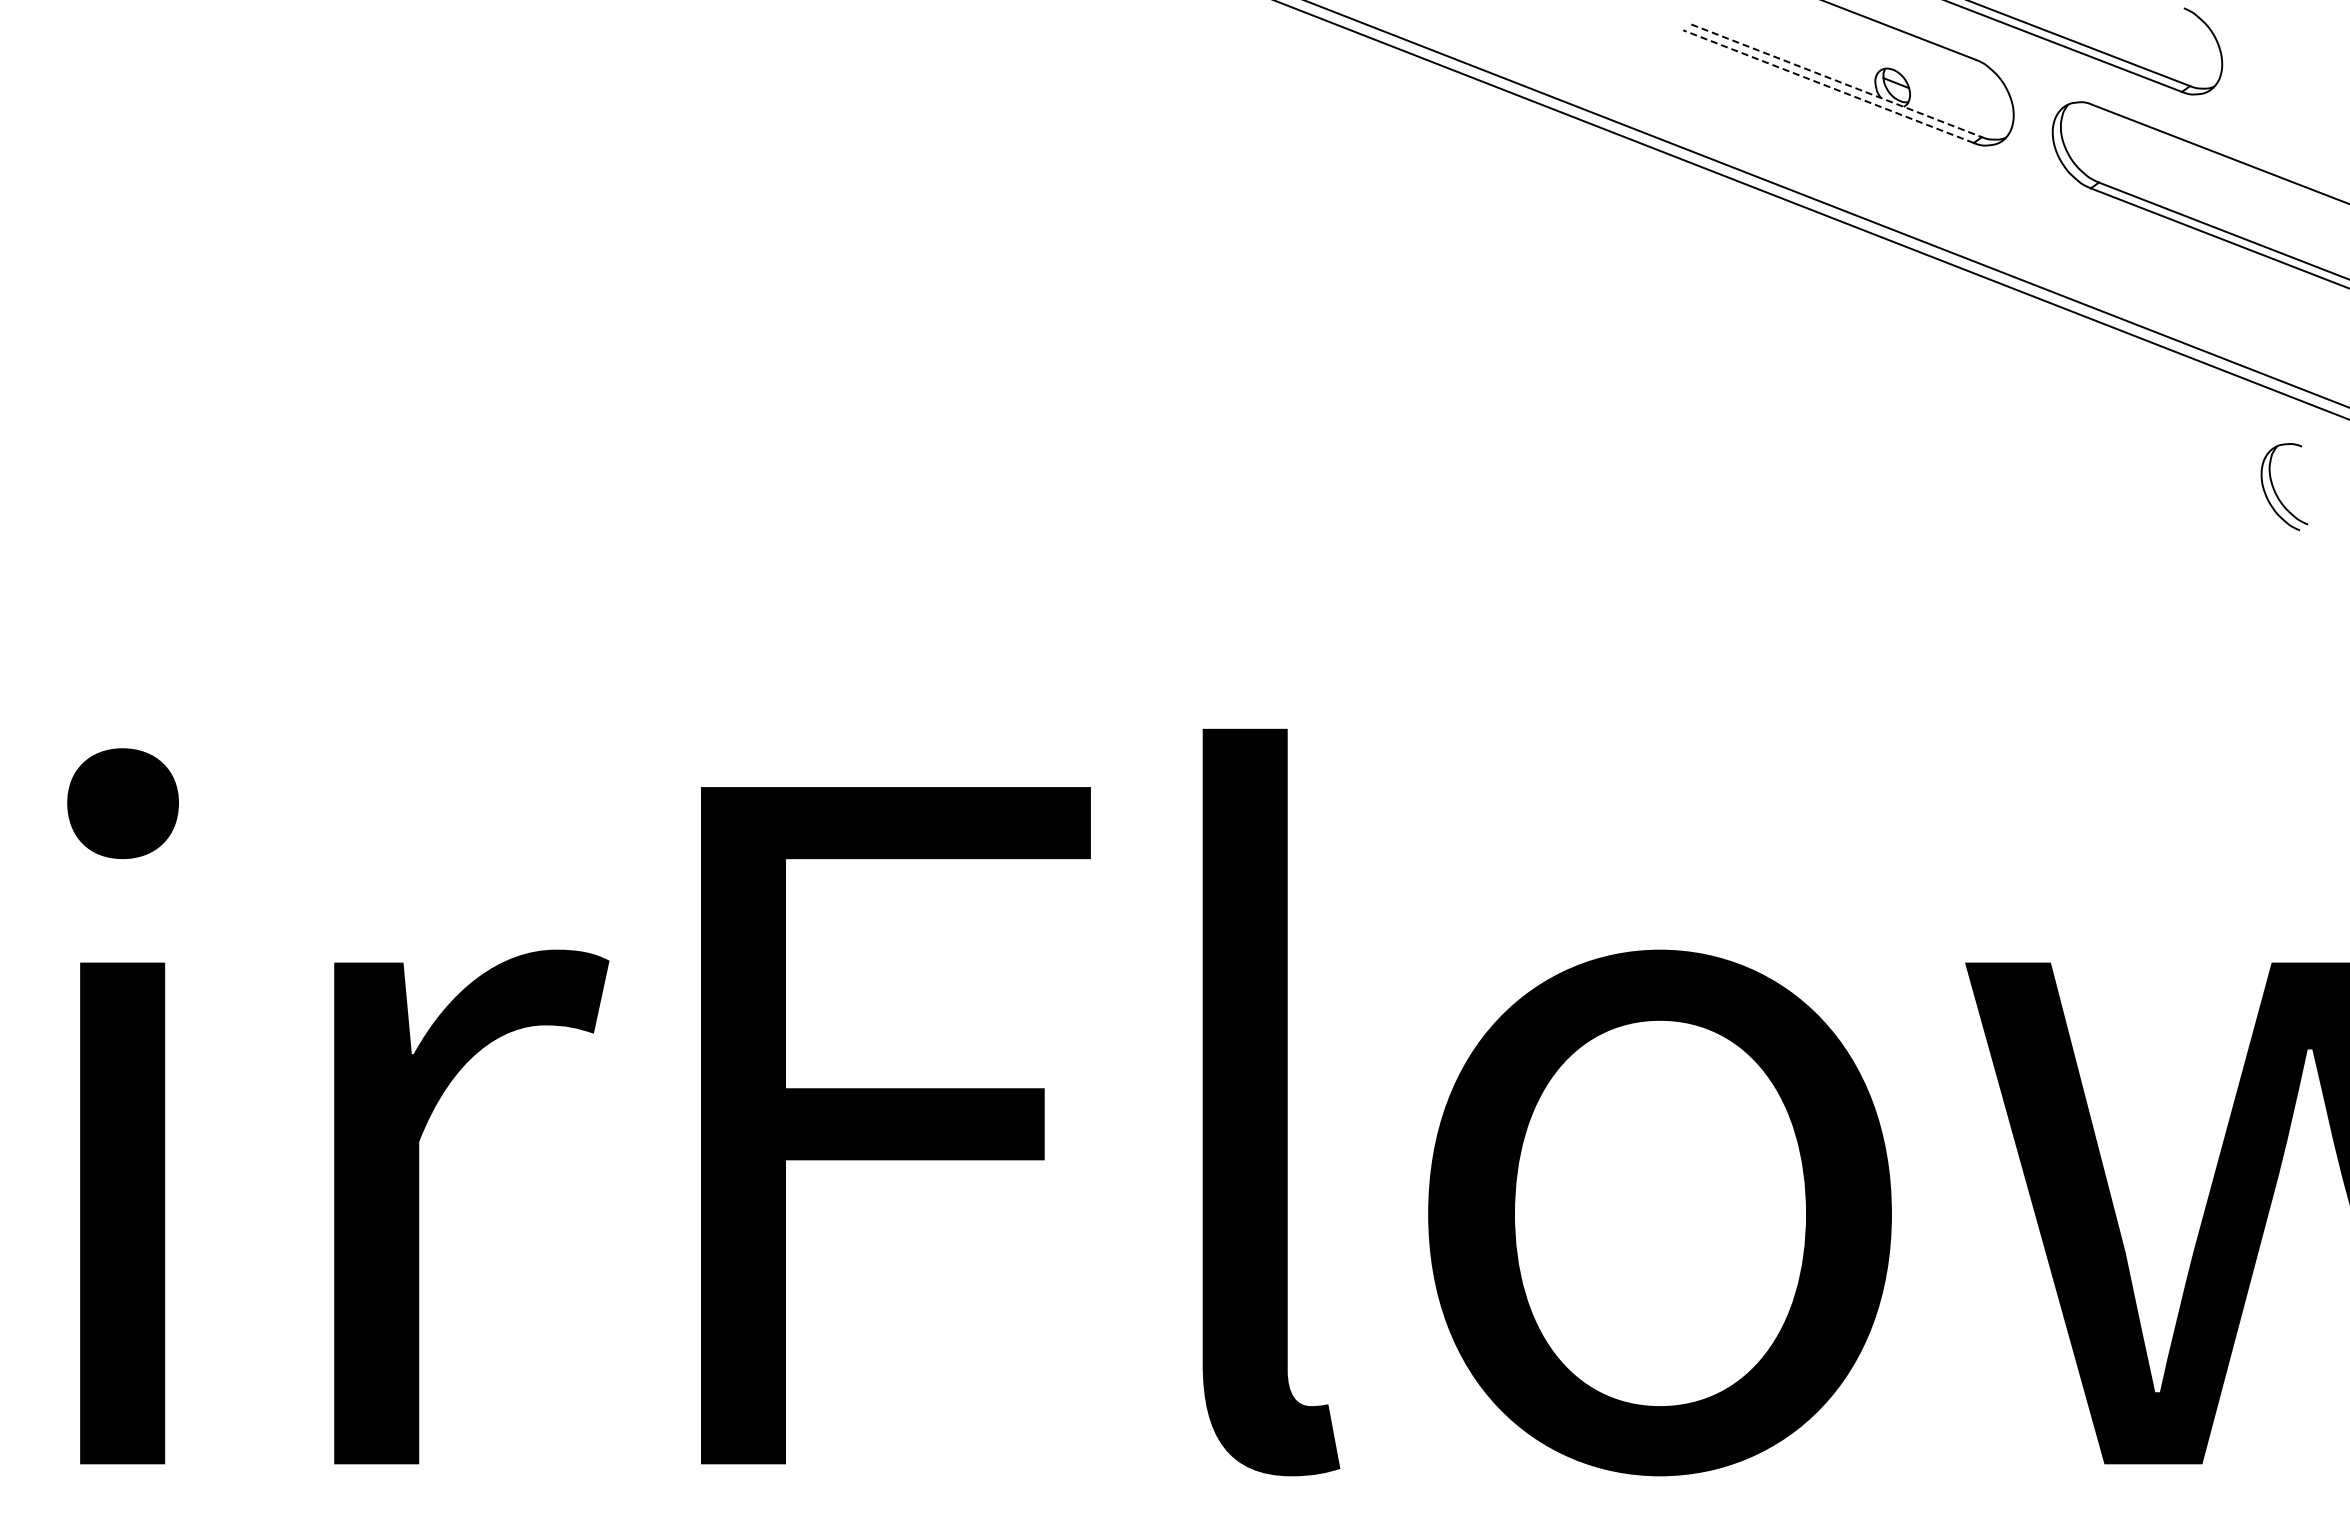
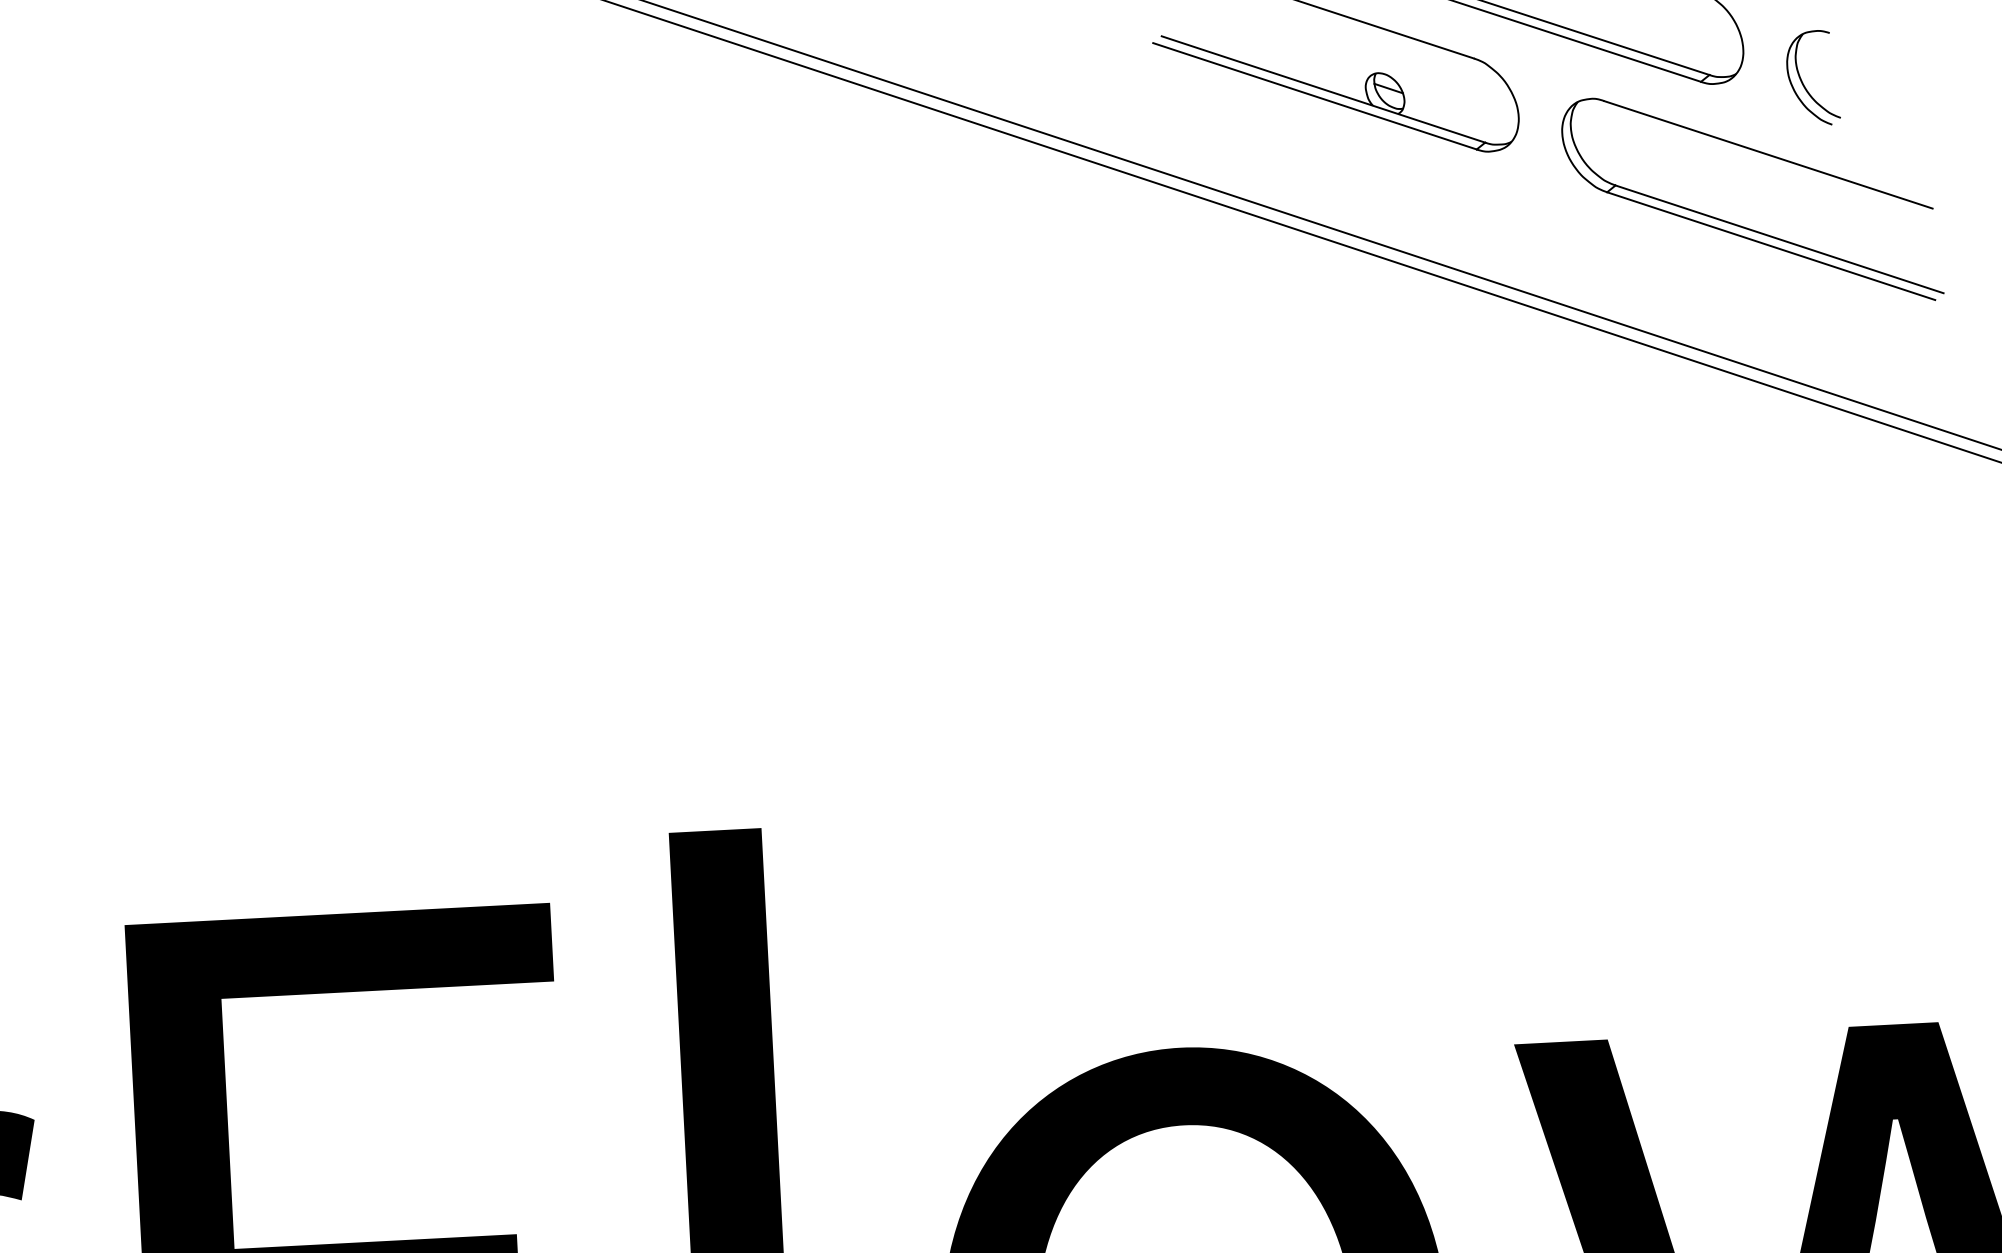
line: (1836, 80) -> (1323, 89), dashed -> solid
line: (1828, 86) -> (1314, 96), dashed -> solid
part: (2276, 492) -> (1804, 84), moved

